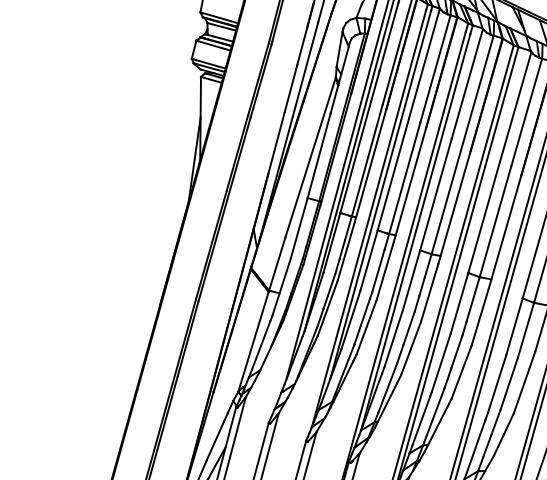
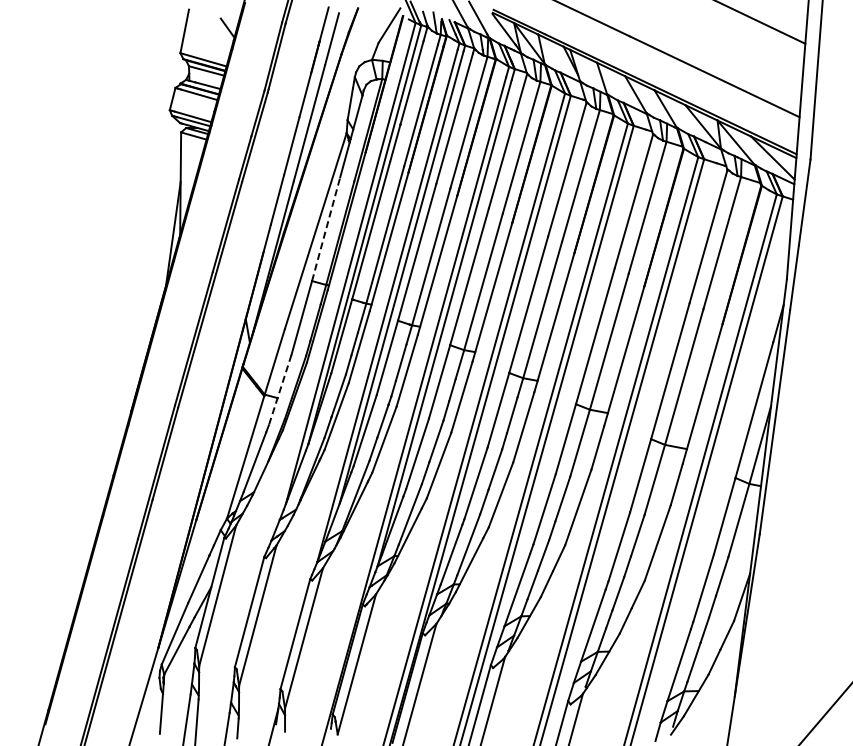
line: (319, 156) -> (326, 229), solid -> dashed
line: (281, 287) -> (280, 390), solid -> dashed

